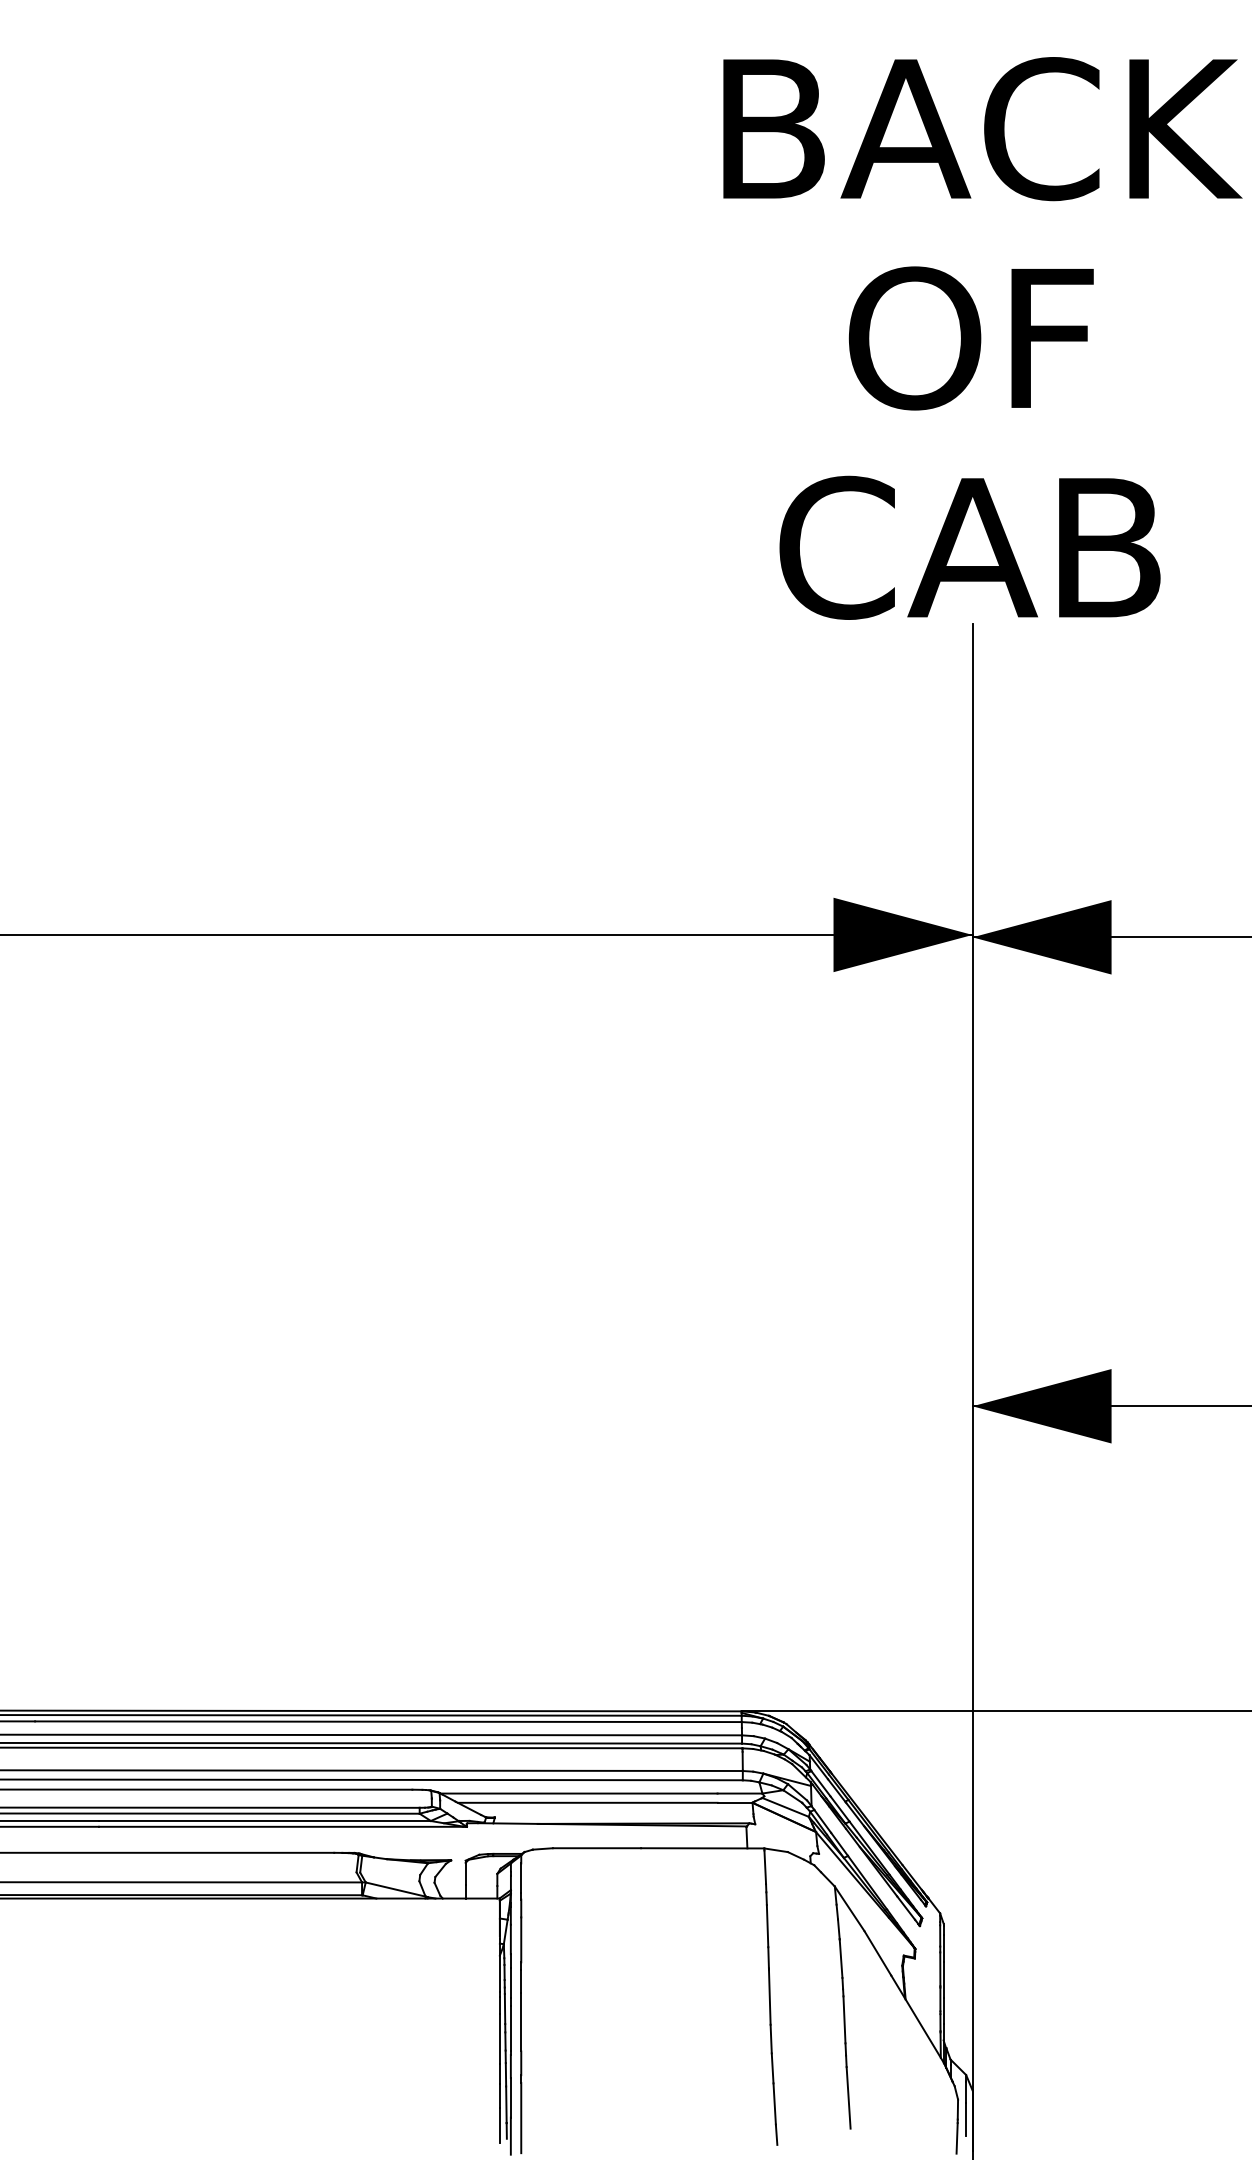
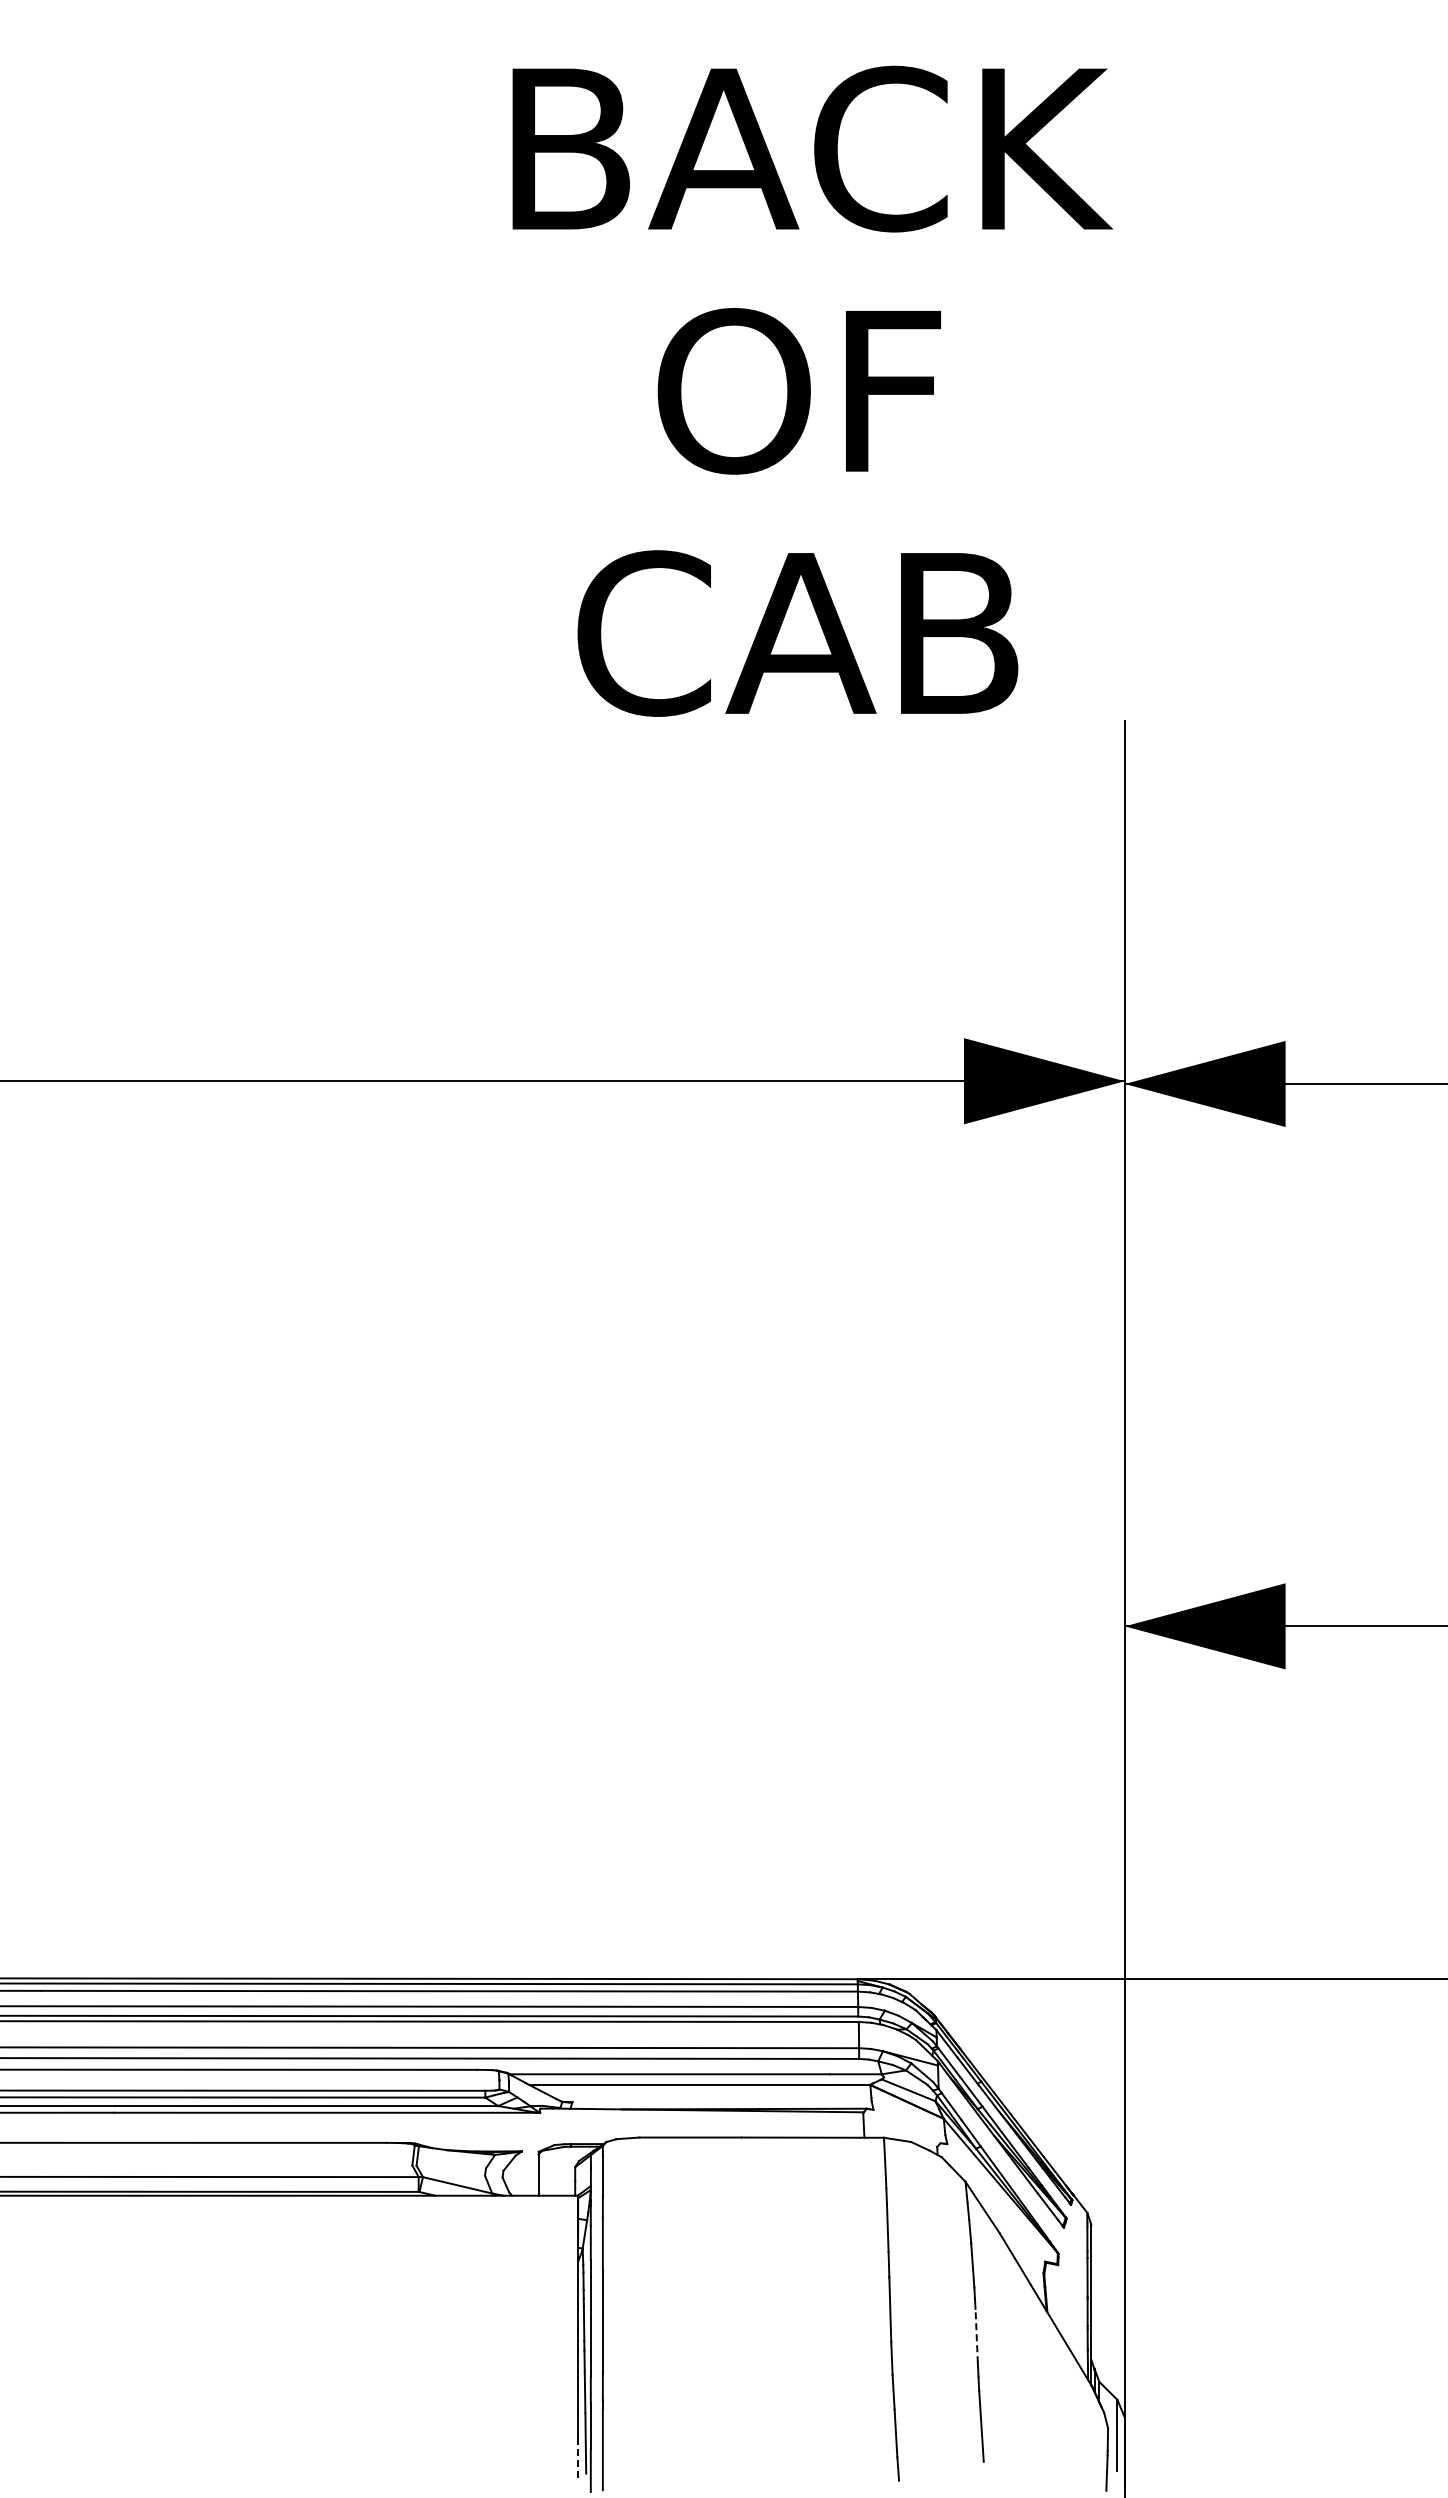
text: (982, 337) -> (812, 390), moved
line: (844, 2019) -> (976, 2335), solid -> dashed
line: (500, 2125) -> (578, 2458), solid -> dashed

